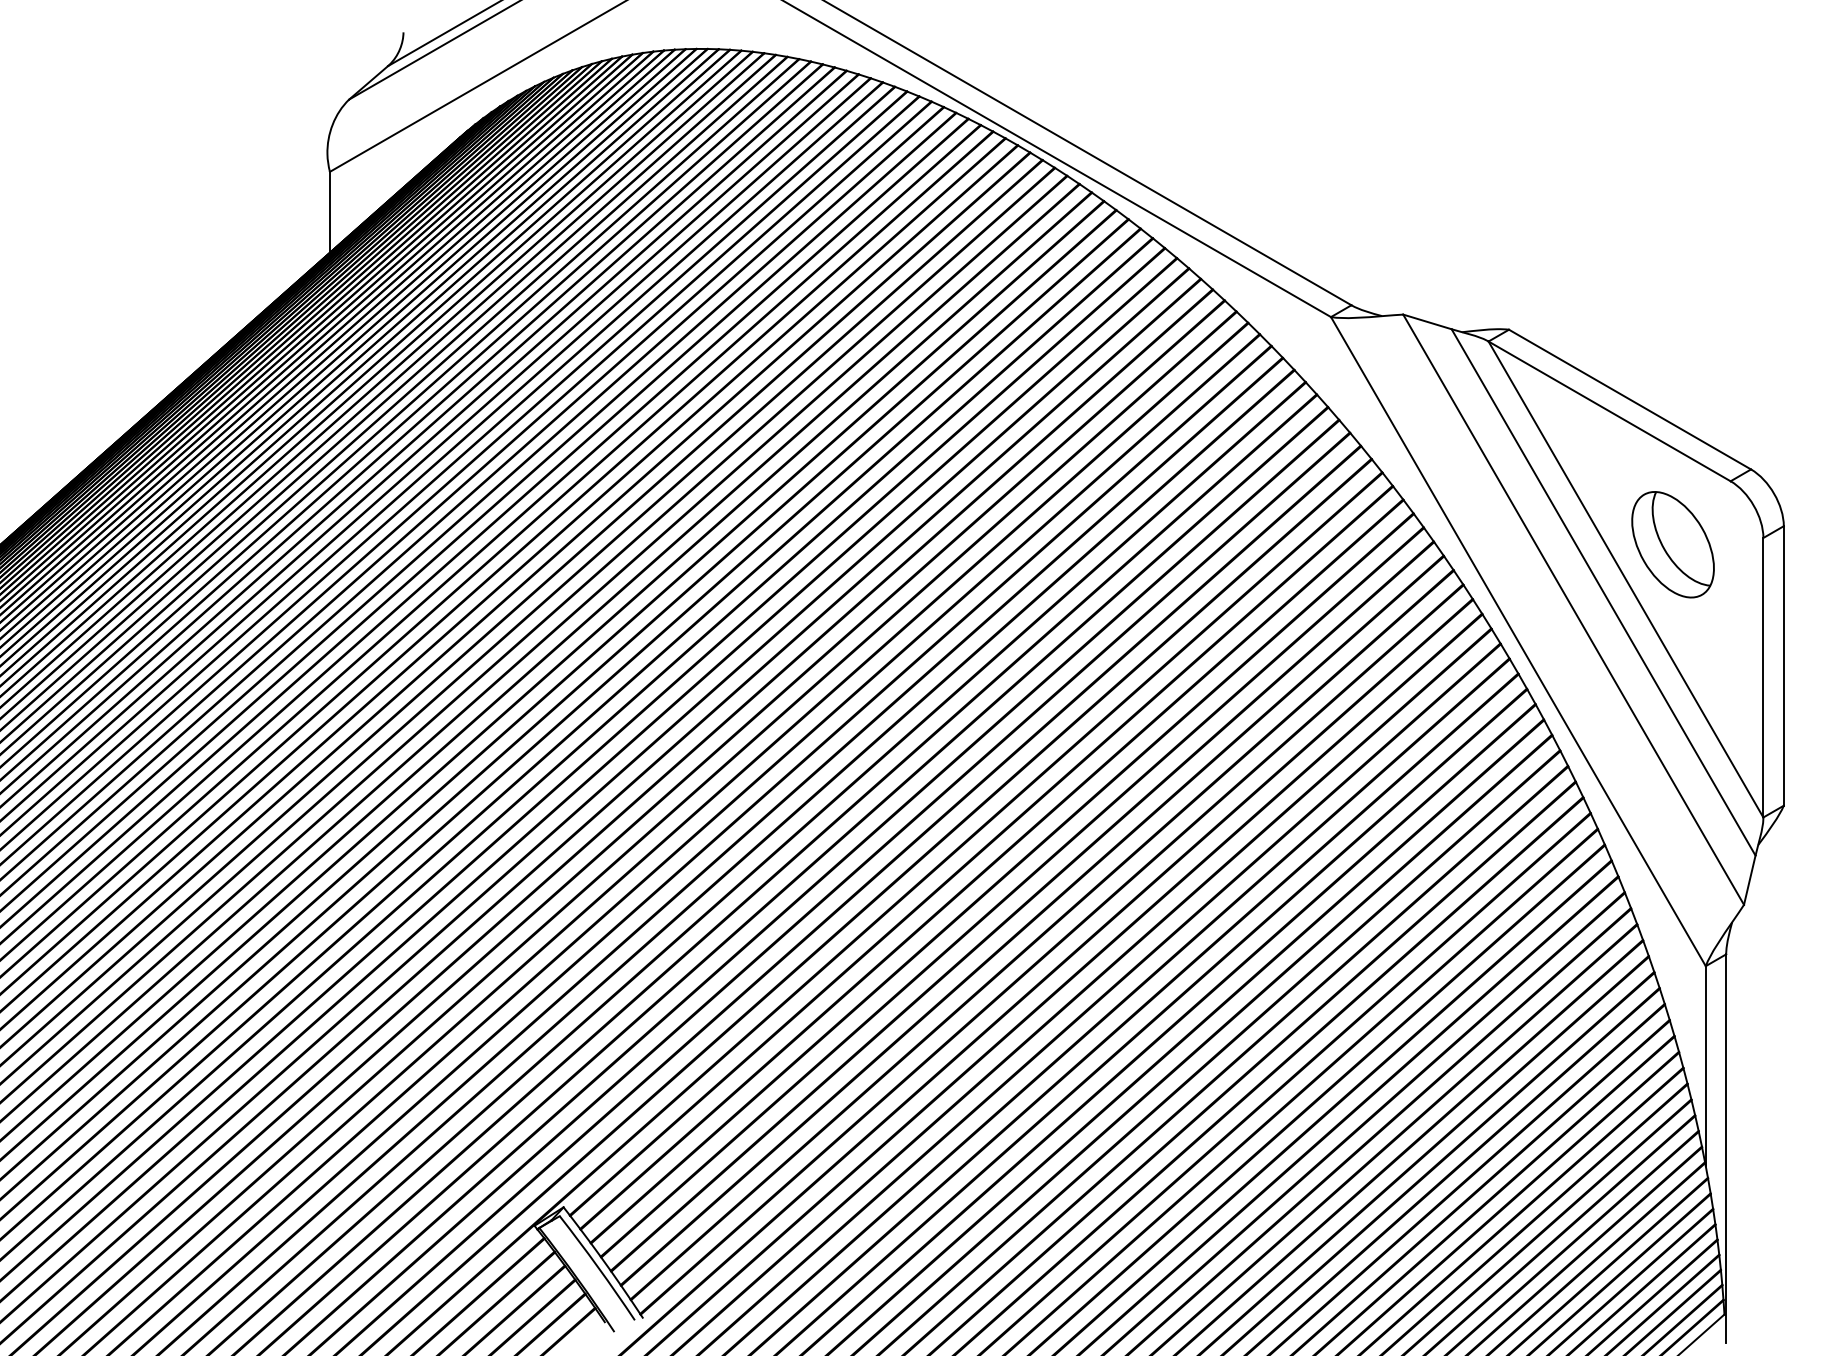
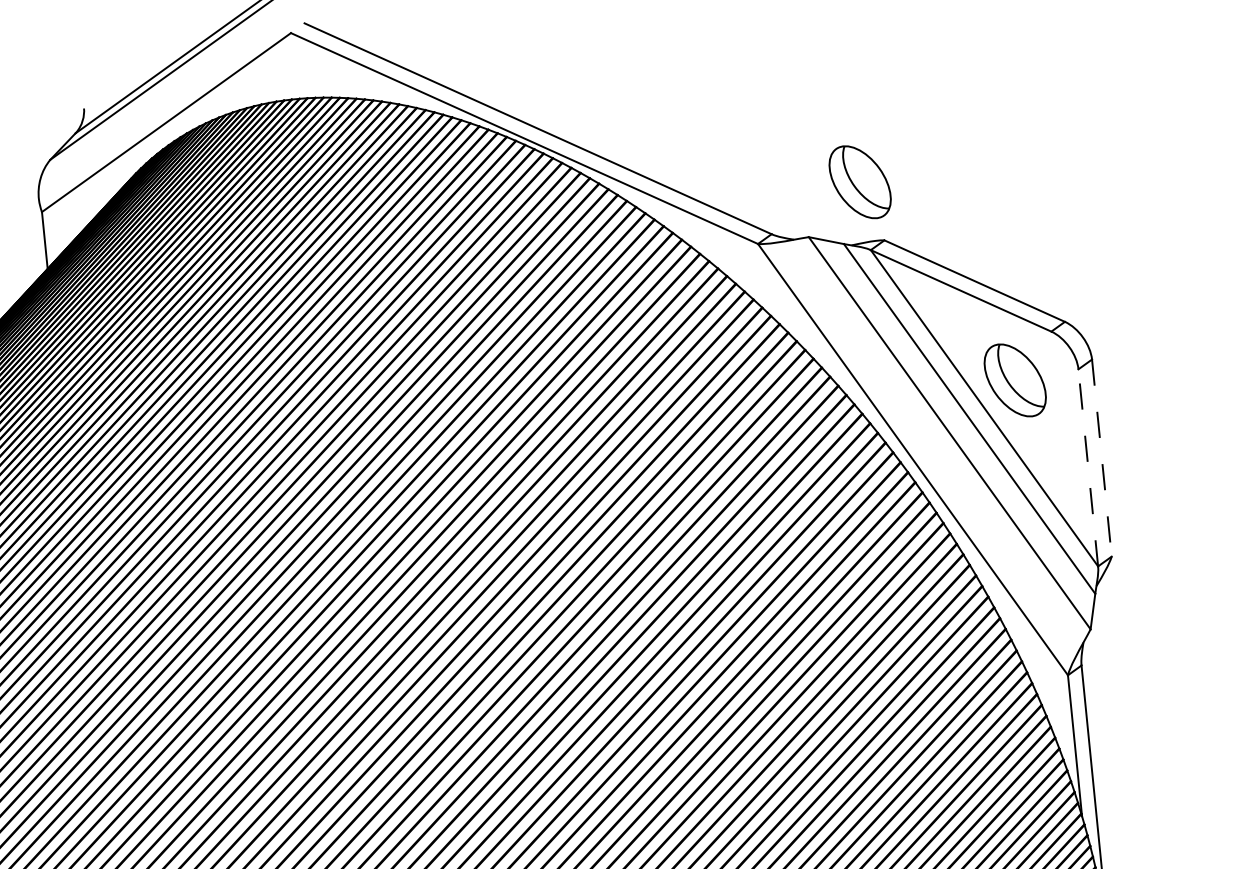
part: (1482, 244) -> (859, 182), added
line: (1783, 665) -> (1101, 457), solid -> dashed
line: (1763, 677) -> (1088, 467), solid -> dashed

